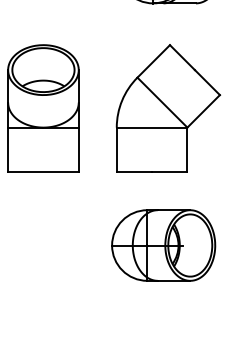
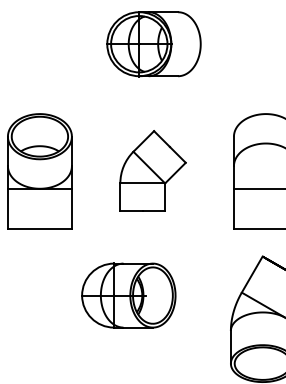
part: (167, 107) -> (152, 170), size x0.7
part: (163, 245) -> (128, 295), moved

